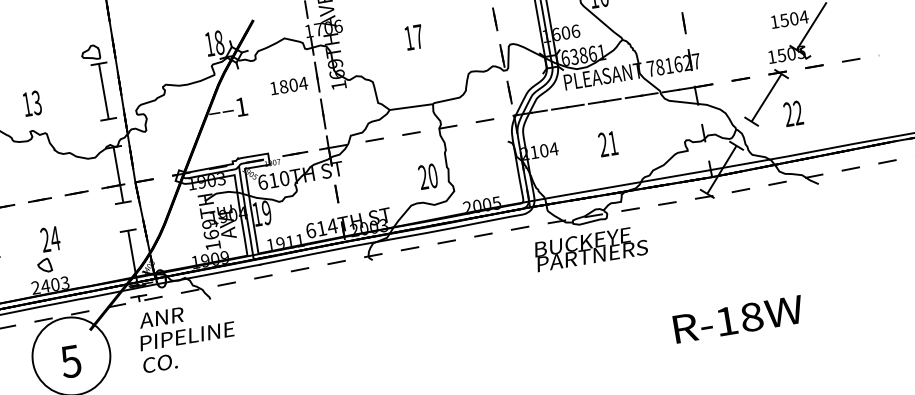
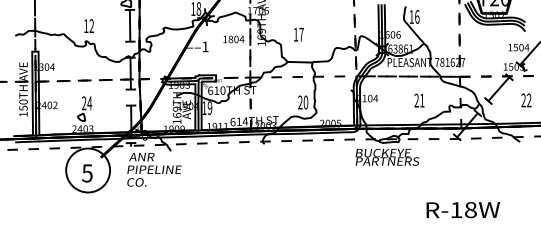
text: (413, 37) -> (298, 34), moved
text: (36, 103) -> (91, 26), 13 -> 12
text: (793, 113) -> (526, 100), moved
text: (608, 143) -> (419, 100), moved

